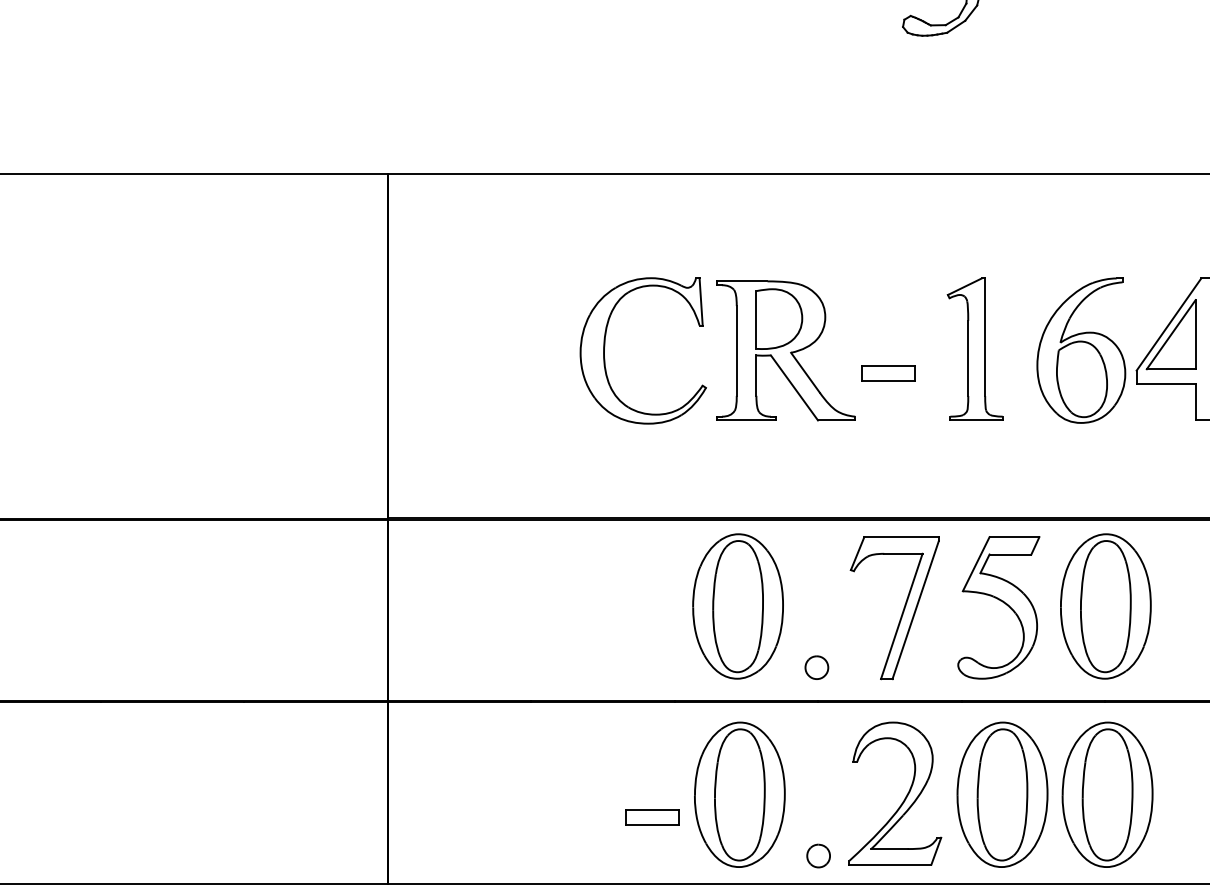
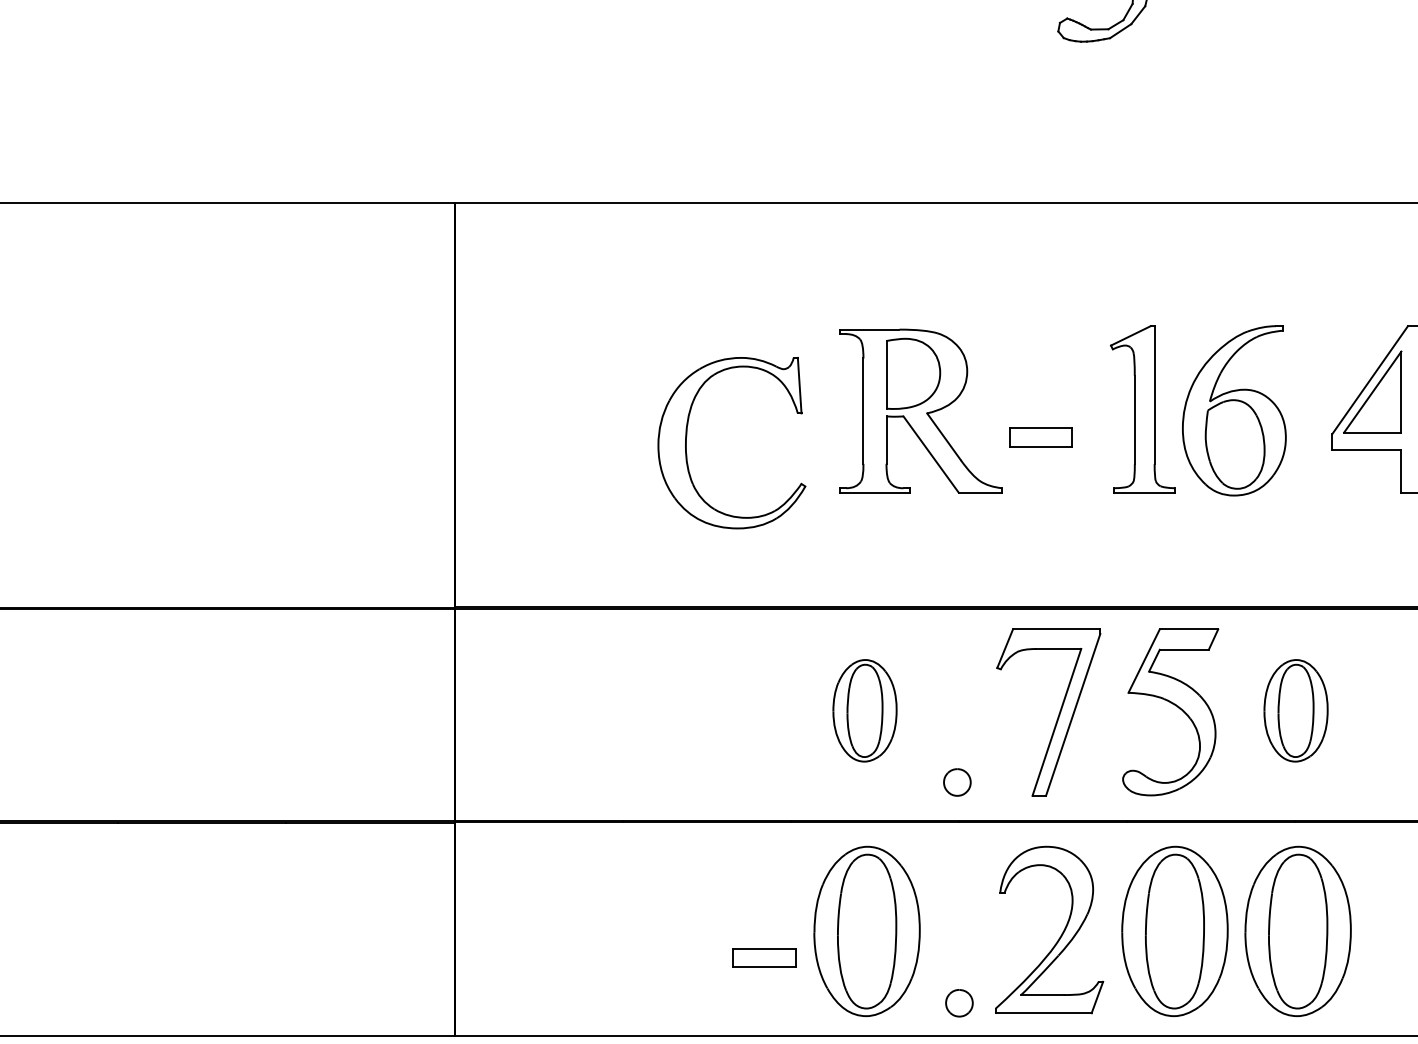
part: (605, 345) -> (687, 436), moved
part: (1081, 350) -> (1234, 410), moved
part: (737, 606) -> (864, 710), size x0.6
part: (1105, 606) -> (1295, 710), size x0.6

